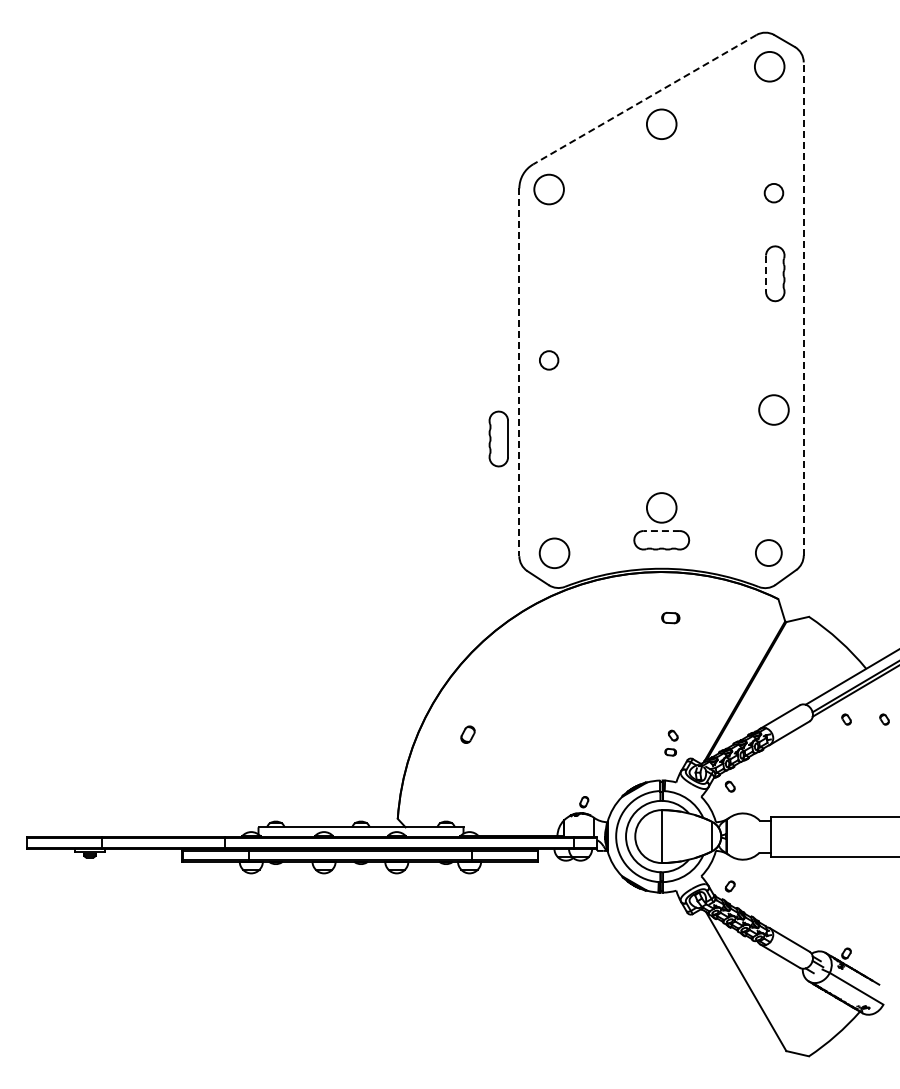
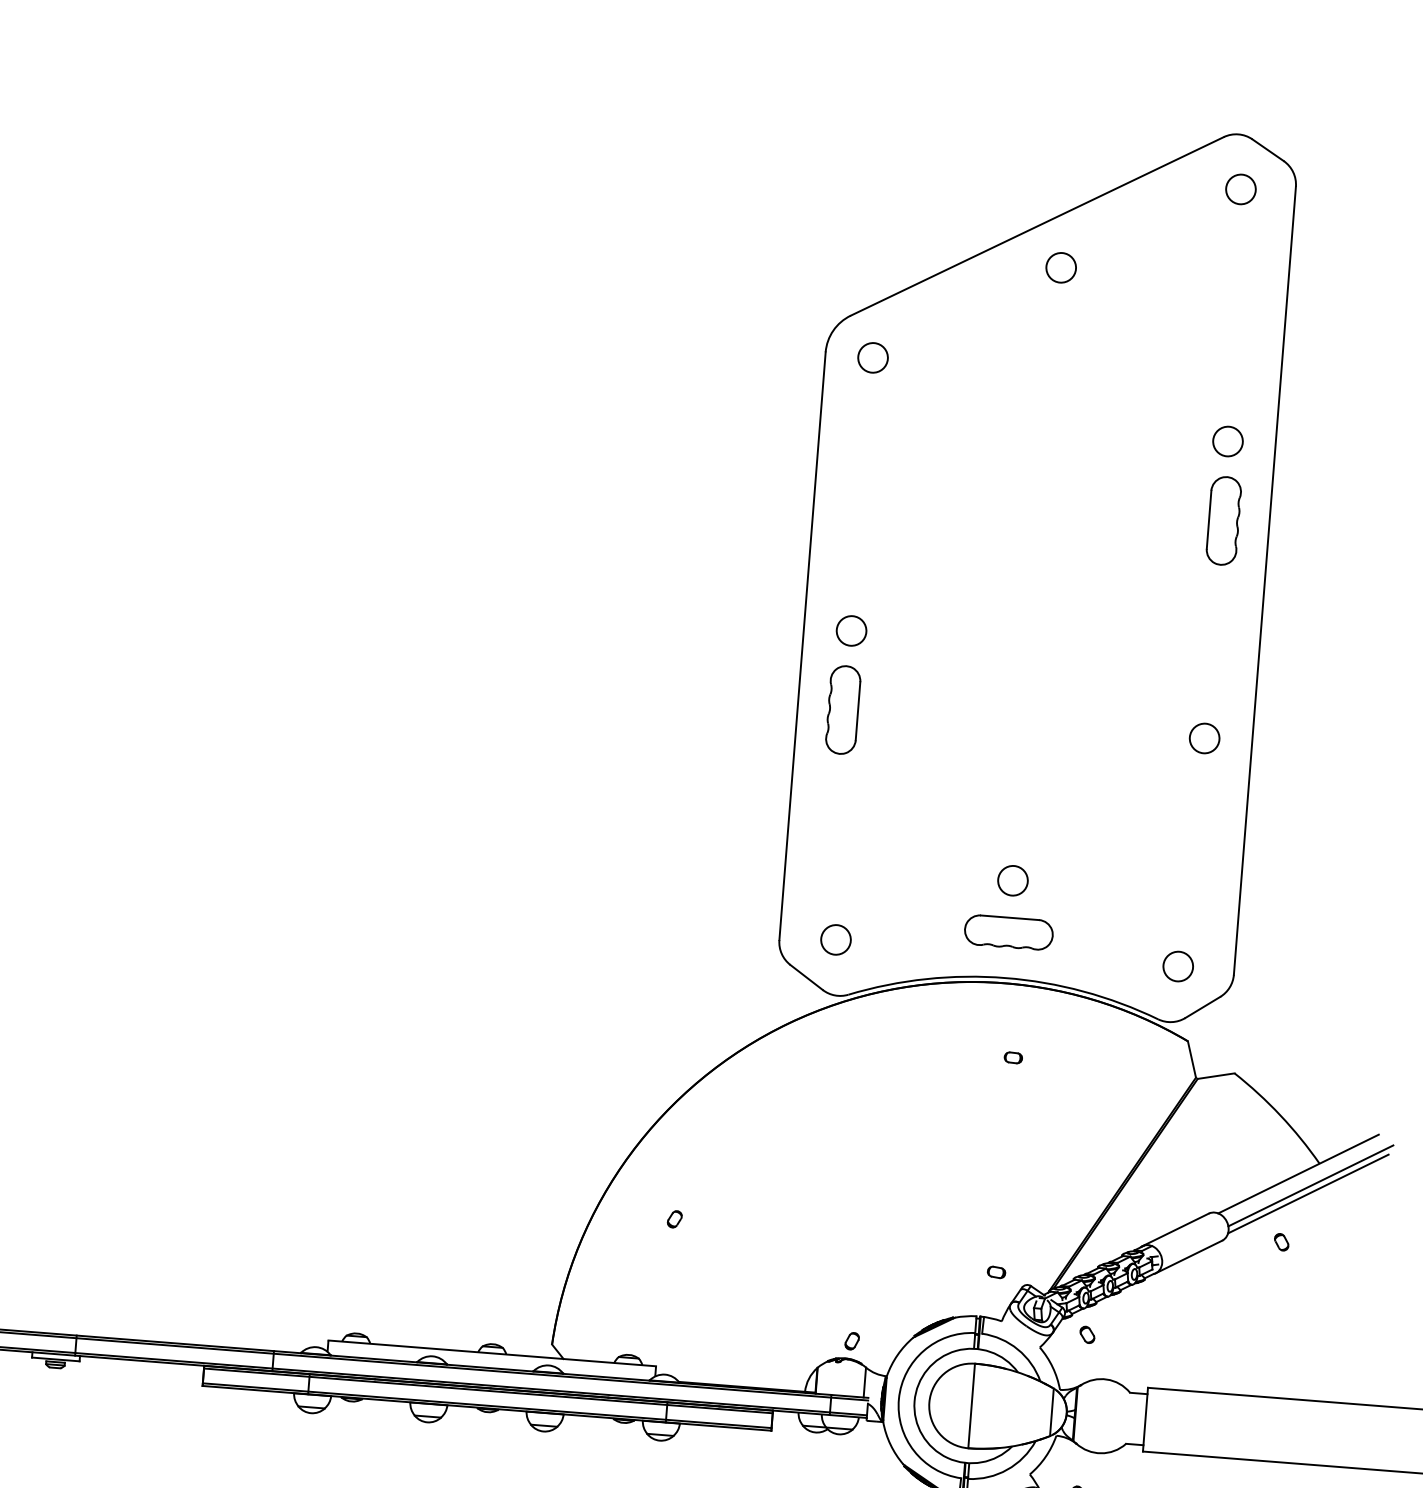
circle: (769, 66) -> (1240, 188), size x0.62
line: (644, 99) -> (1036, 226), dashed -> solid
circle: (661, 124) -> (1060, 268), size x0.62
circle: (548, 189) -> (872, 357), size x0.62
circle: (773, 193) -> (1227, 441), moved
line: (766, 274) -> (1209, 520), dashed -> solid
line: (803, 308) -> (1264, 579), dashed -> solid
line: (519, 372) -> (802, 646), dashed -> solid
circle: (773, 409) -> (1203, 737), size x0.62
part: (498, 438) -> (842, 709), moved
circle: (661, 507) -> (1012, 880), size x0.62
line: (661, 531) -> (1009, 918), dashed -> solid
circle: (554, 553) -> (835, 940), size x0.62
circle: (768, 553) -> (1177, 967), size x0.71
part: (670, 617) -> (1013, 1057), size x0.62
part: (884, 719) -> (1342, 1246), removed
part: (467, 735) -> (673, 1220), size x0.62
part: (672, 735) -> (1001, 1245), removed

